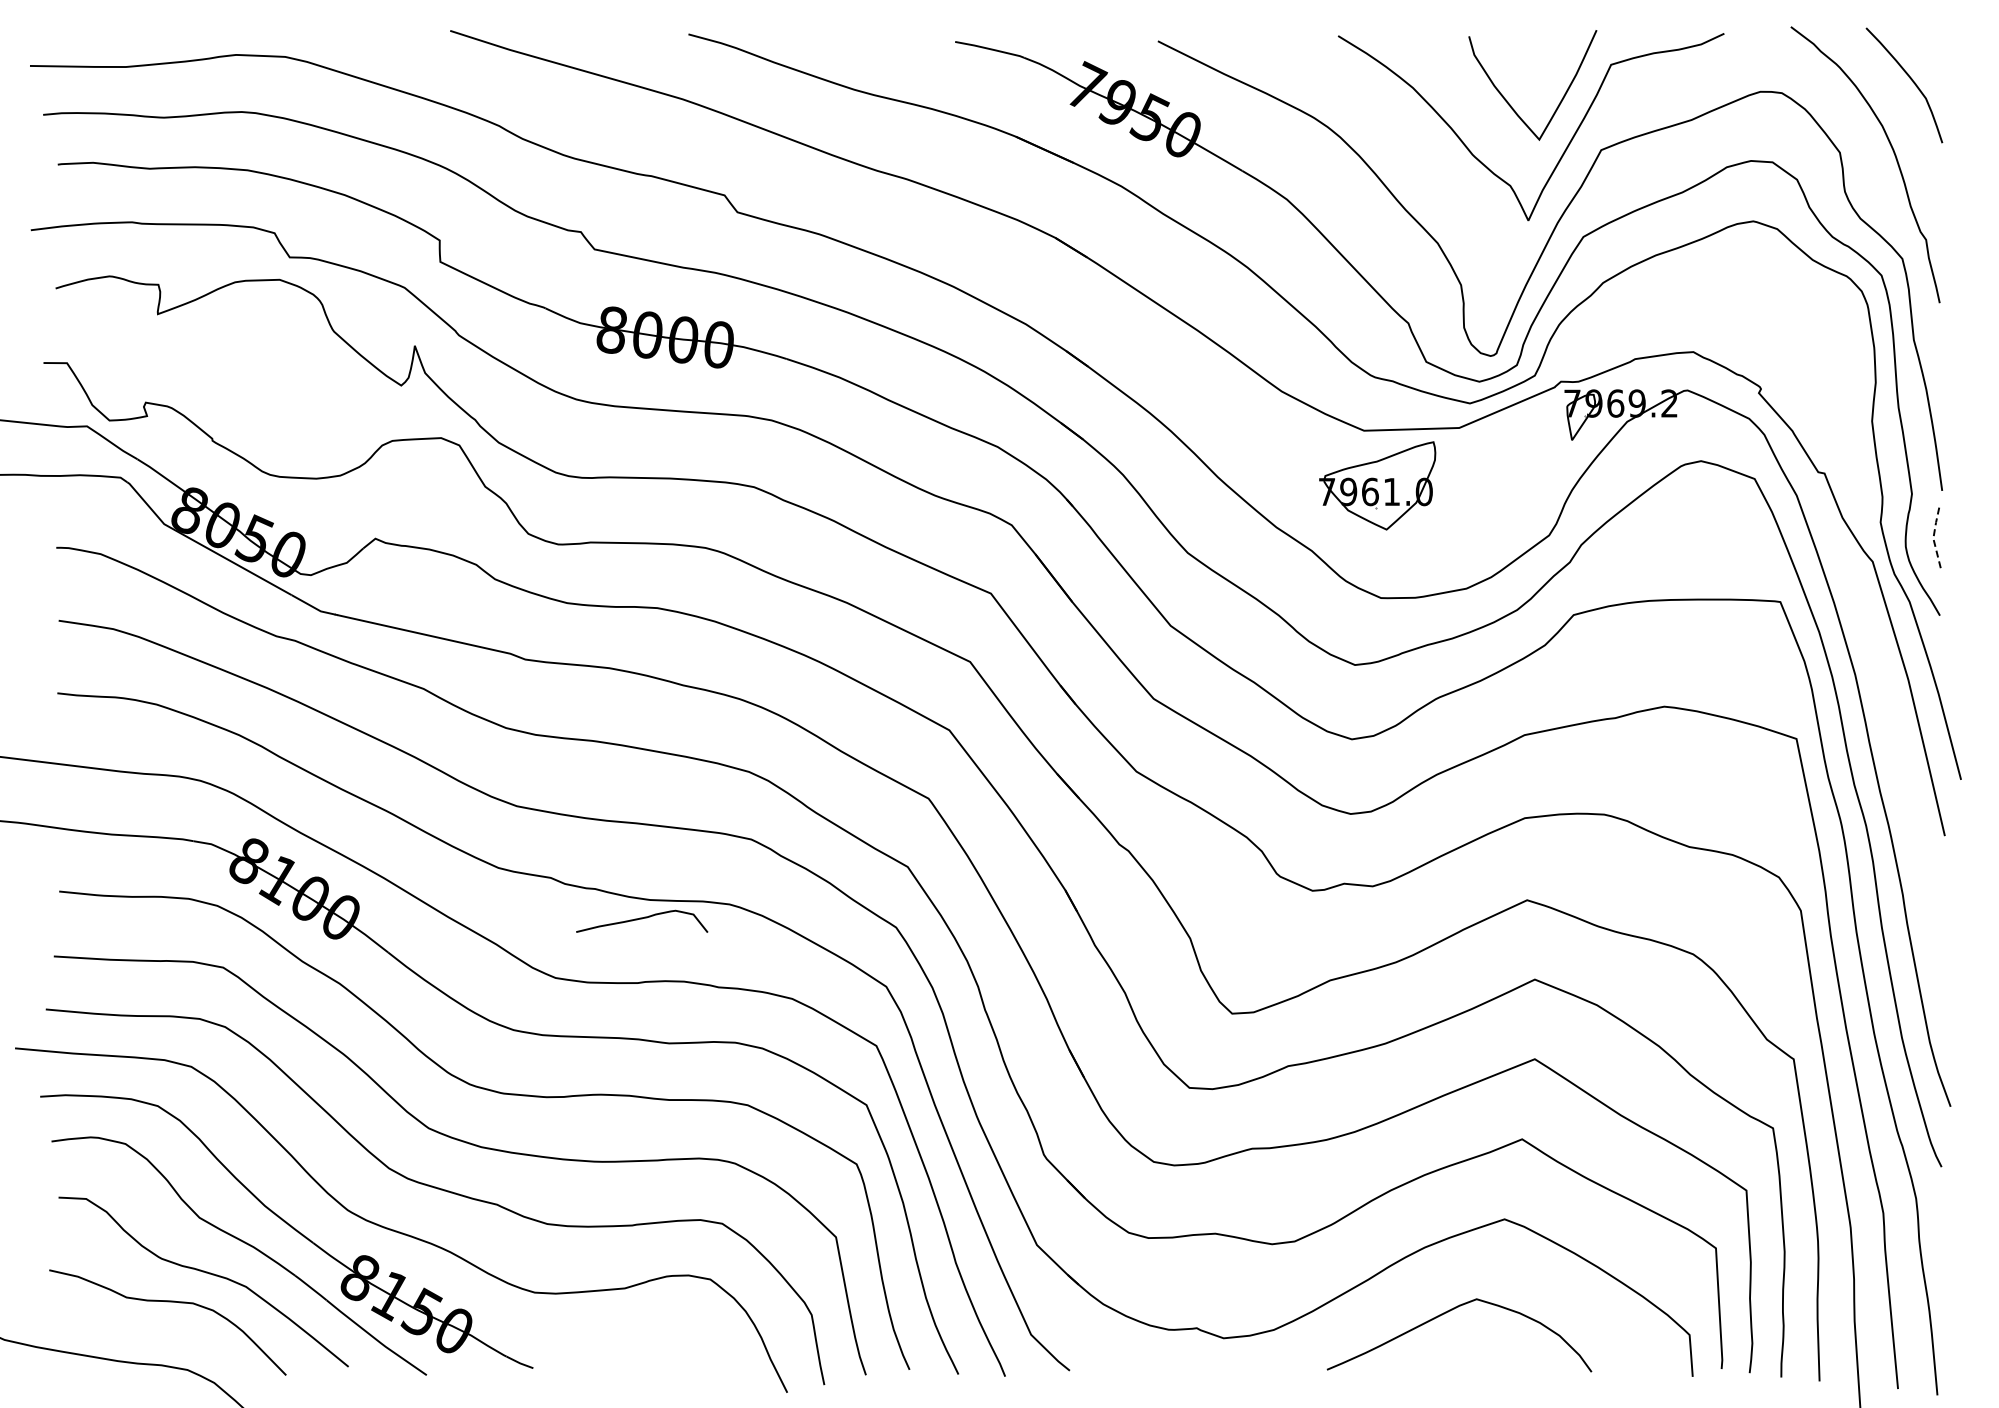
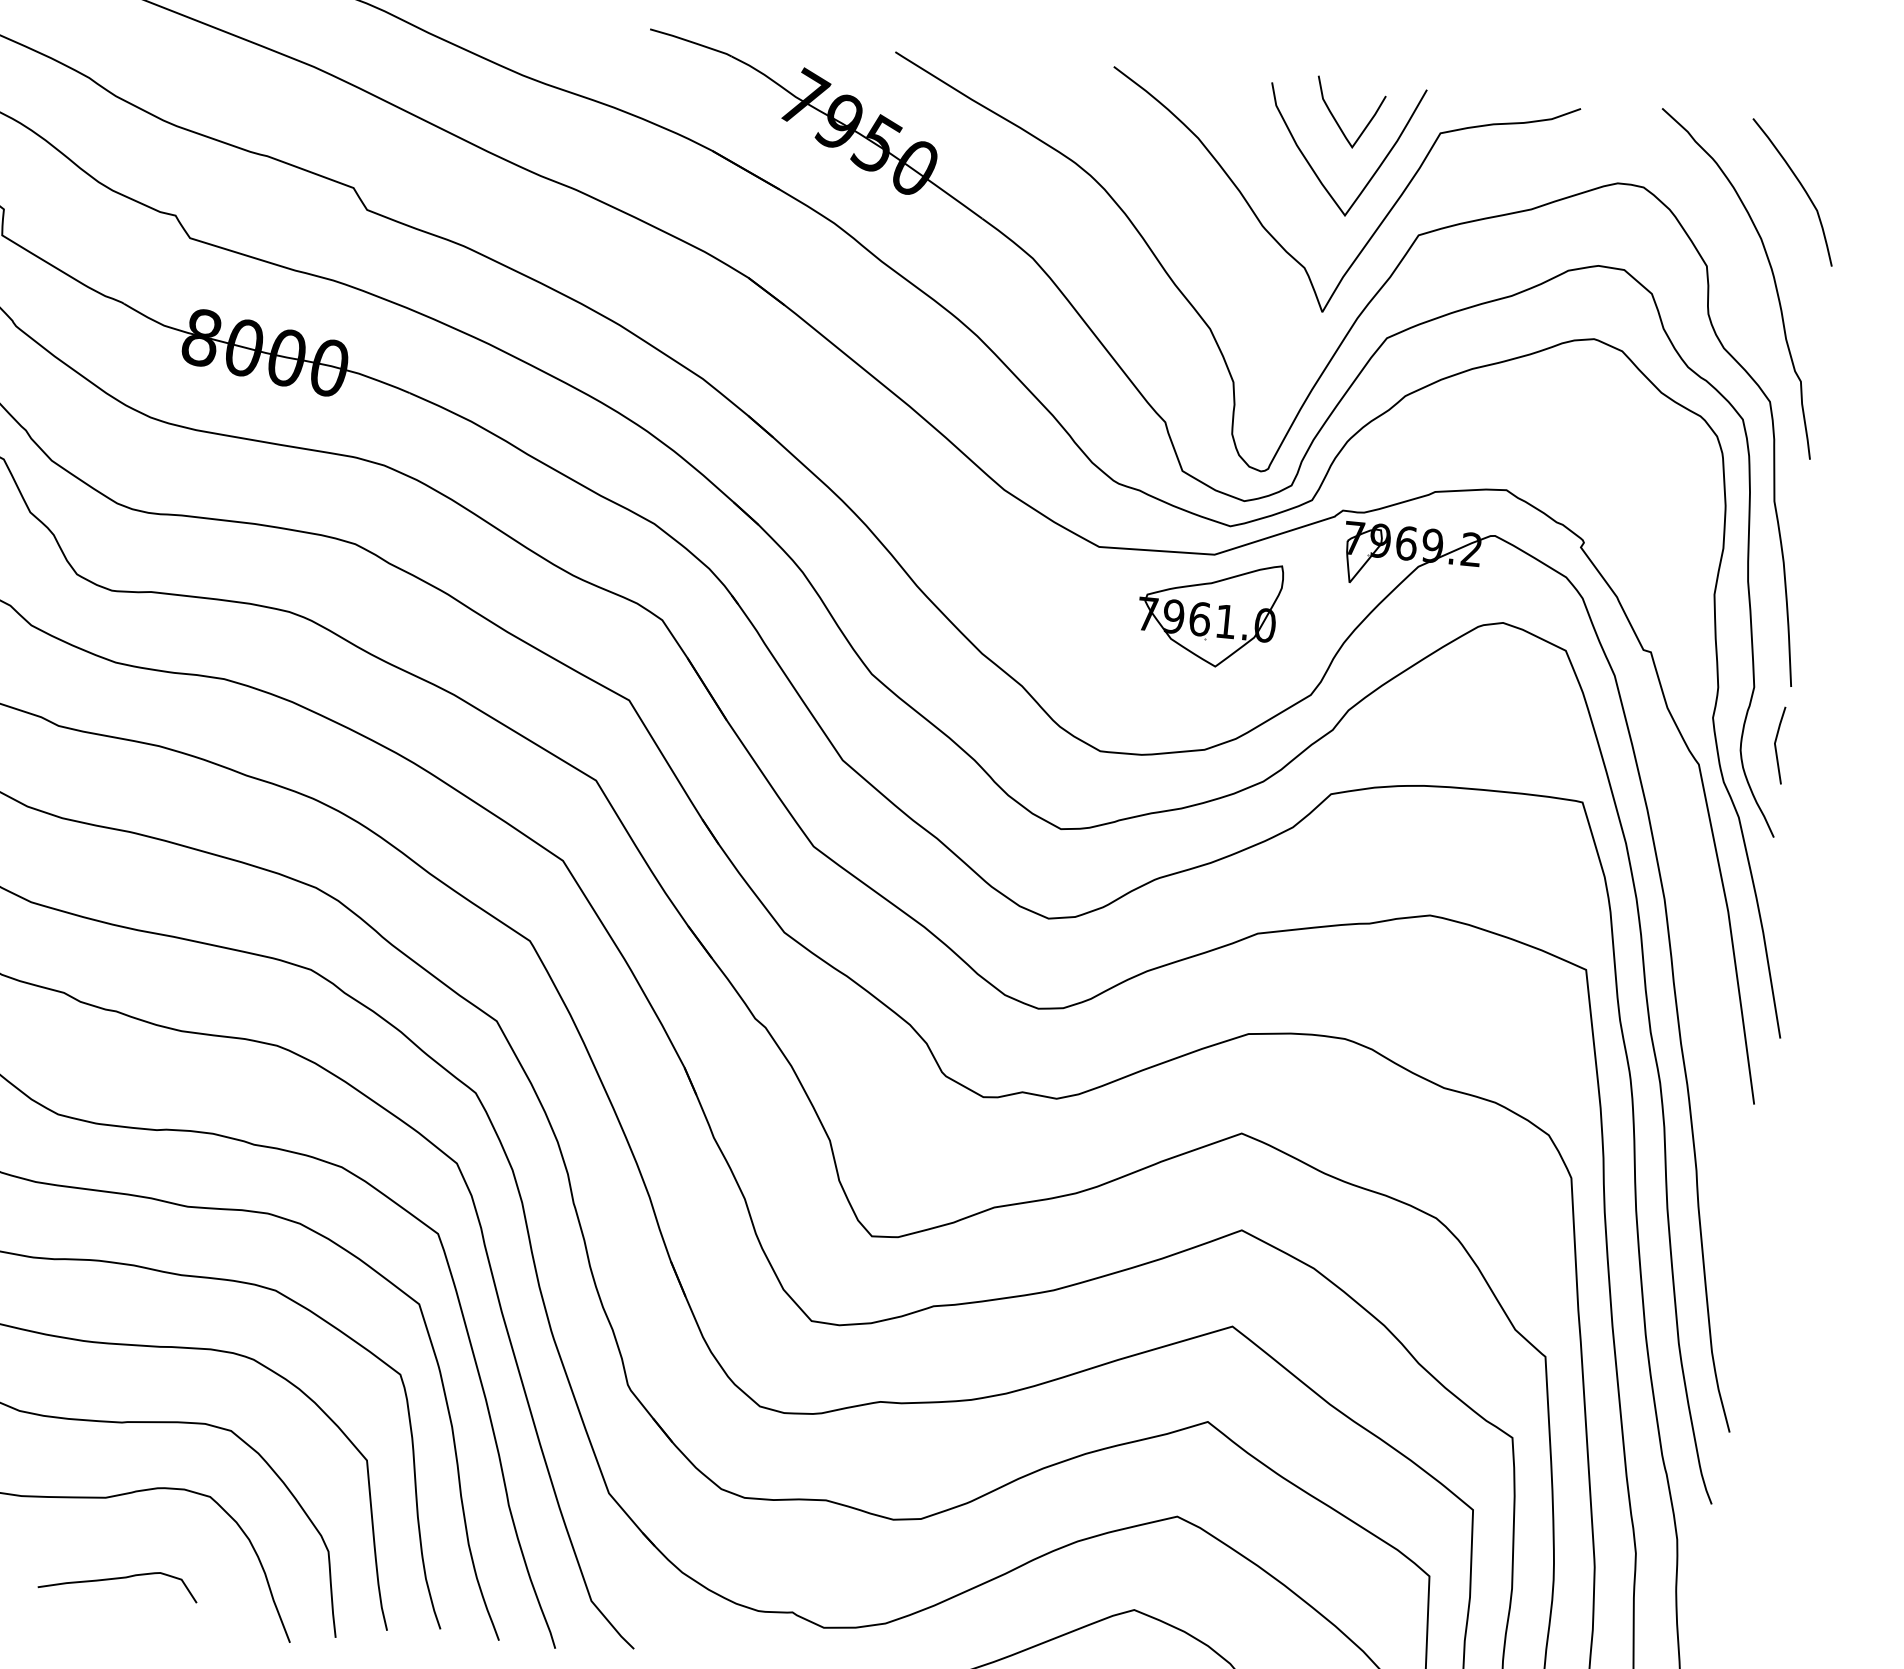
curve: (1525, 62) -> (1337, 120), added
part: (1377, 485) -> (1209, 612), moved
line: (1933, 538) -> (1775, 743), dashed -> solid
curve: (642, 919) -> (119, 1579), moved

